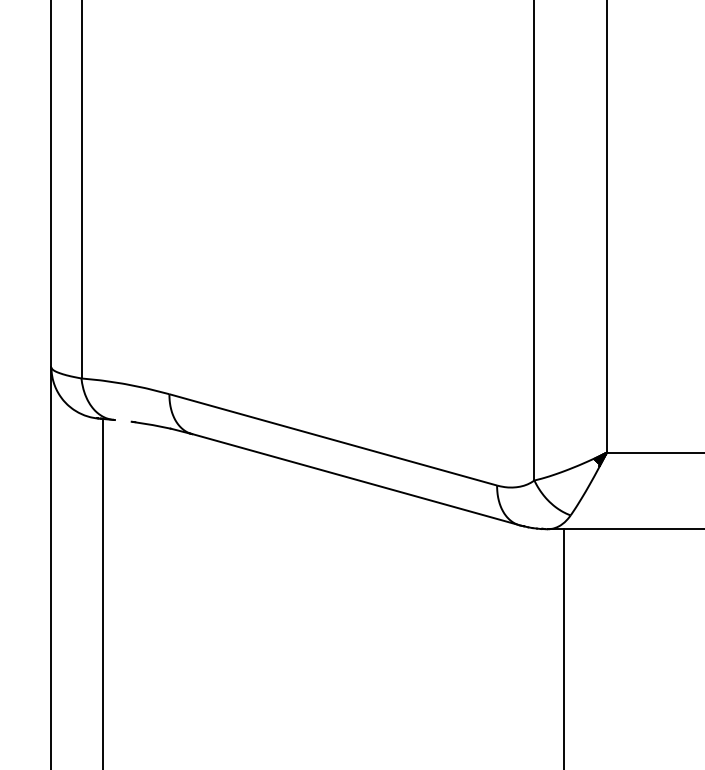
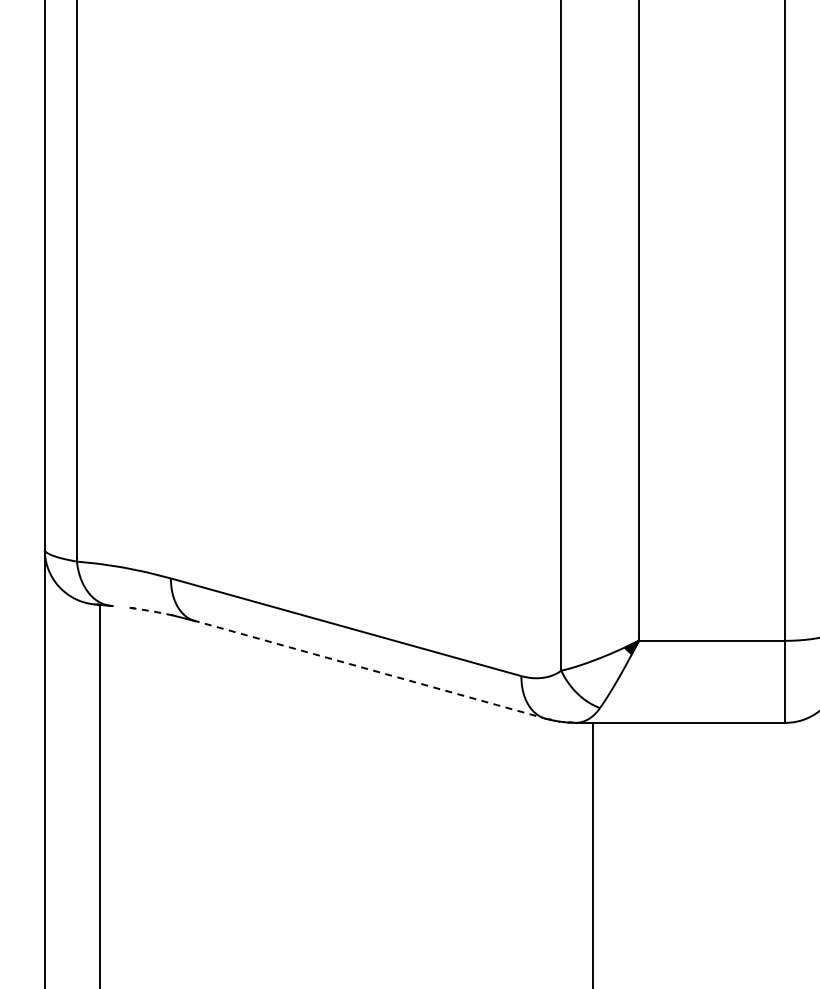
line: (151, 425) -> (151, 611), solid -> dashed
line: (353, 479) -> (367, 669), solid -> dashed

